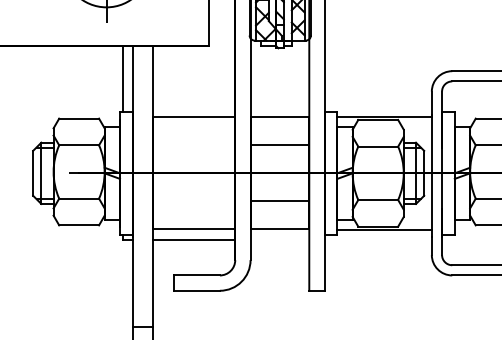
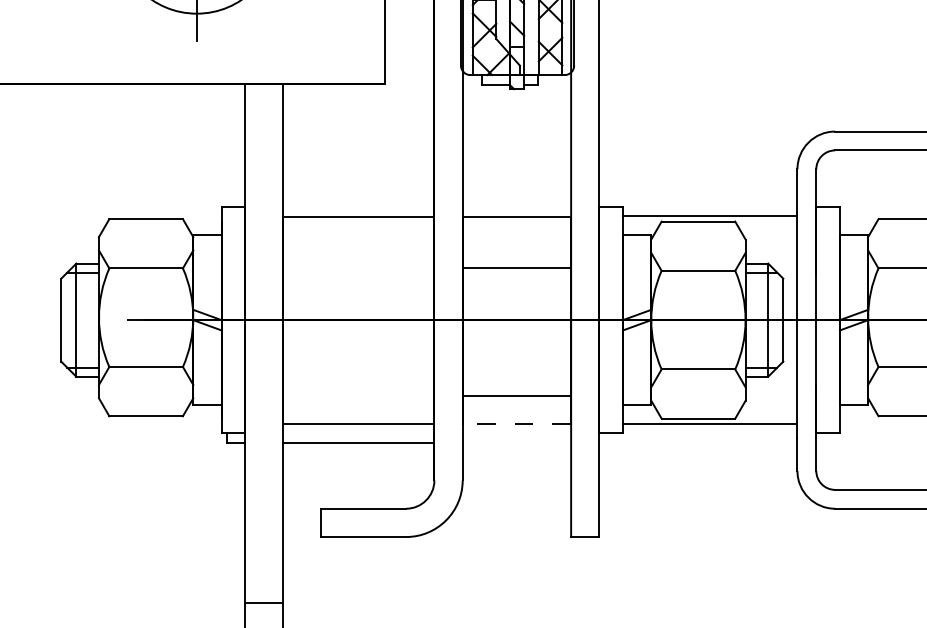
line: (122, 78) -> (226, 145), removed
line: (279, 201) -> (516, 396), moved
line: (279, 229) -> (516, 423), solid -> dashed

